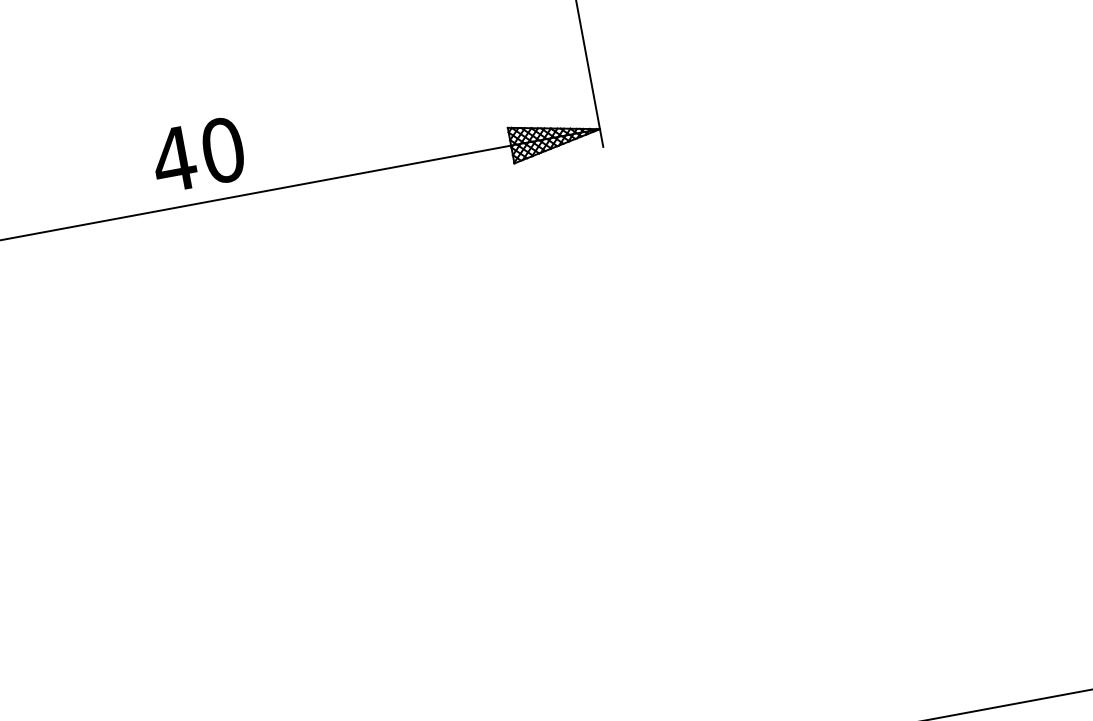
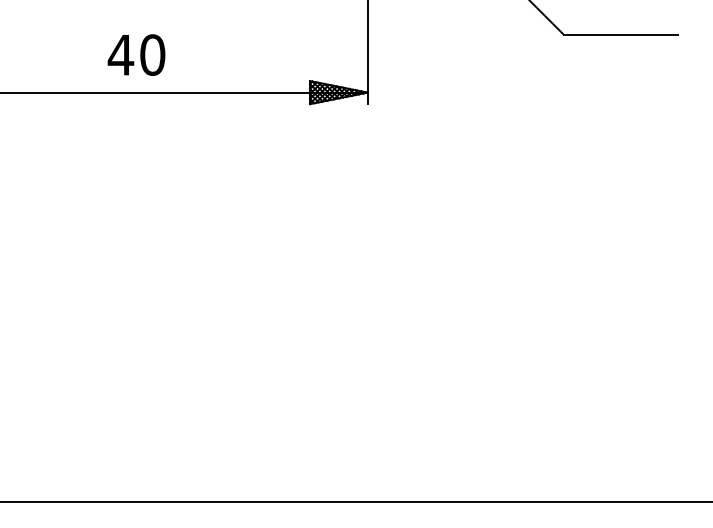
text: (197, 154) -> (136, 54), moved

